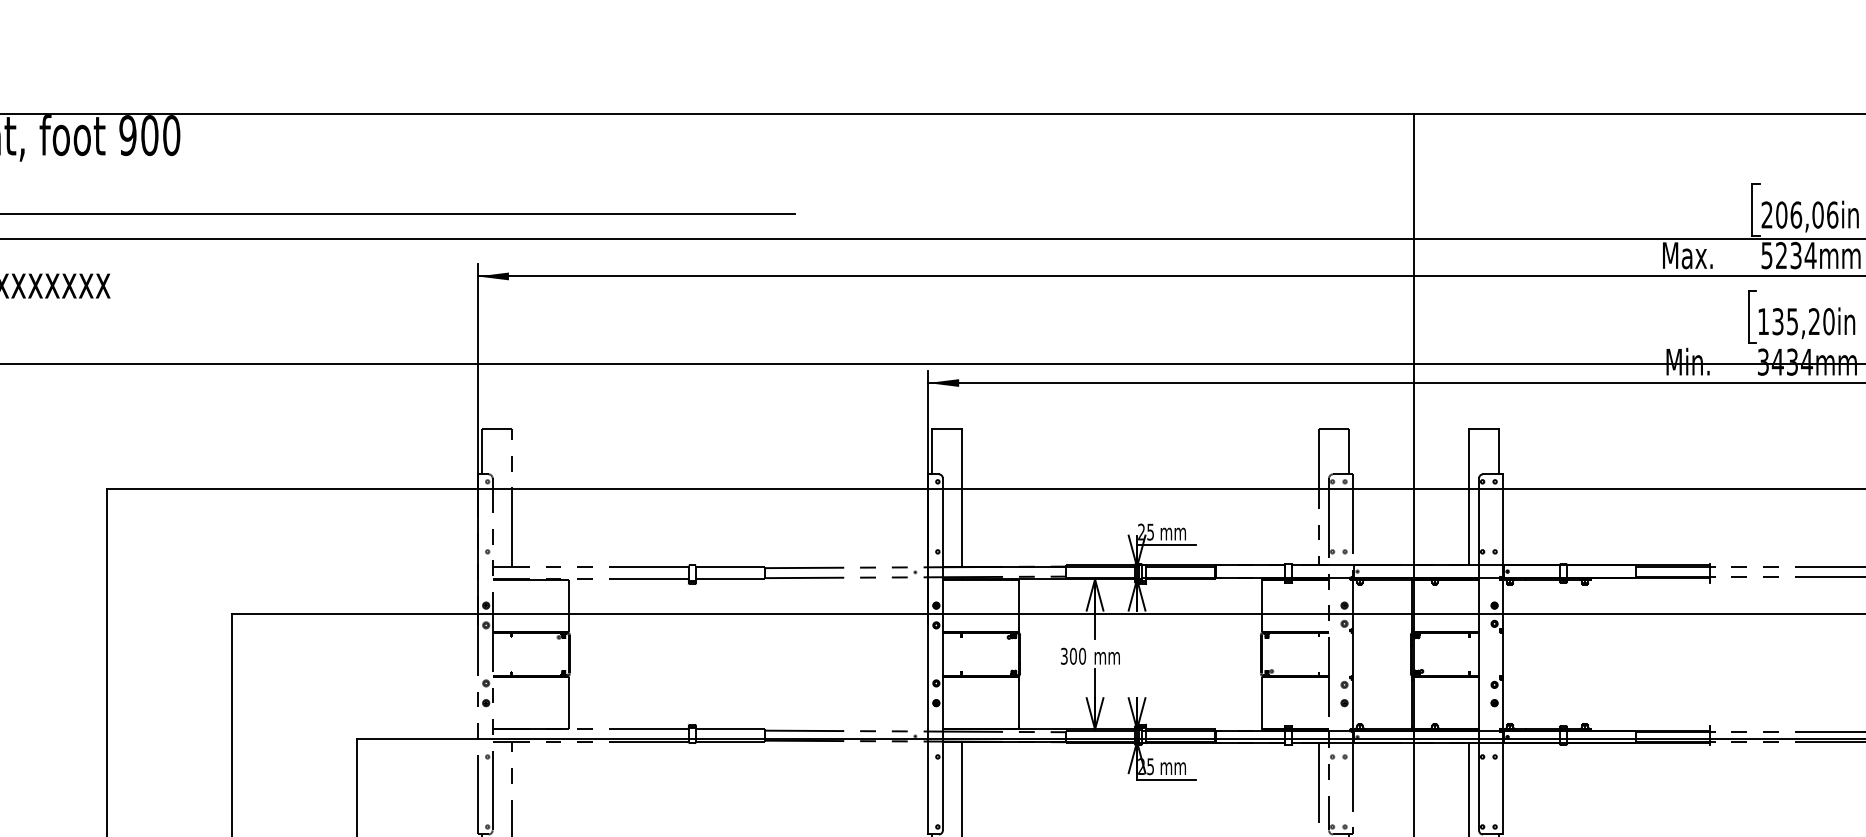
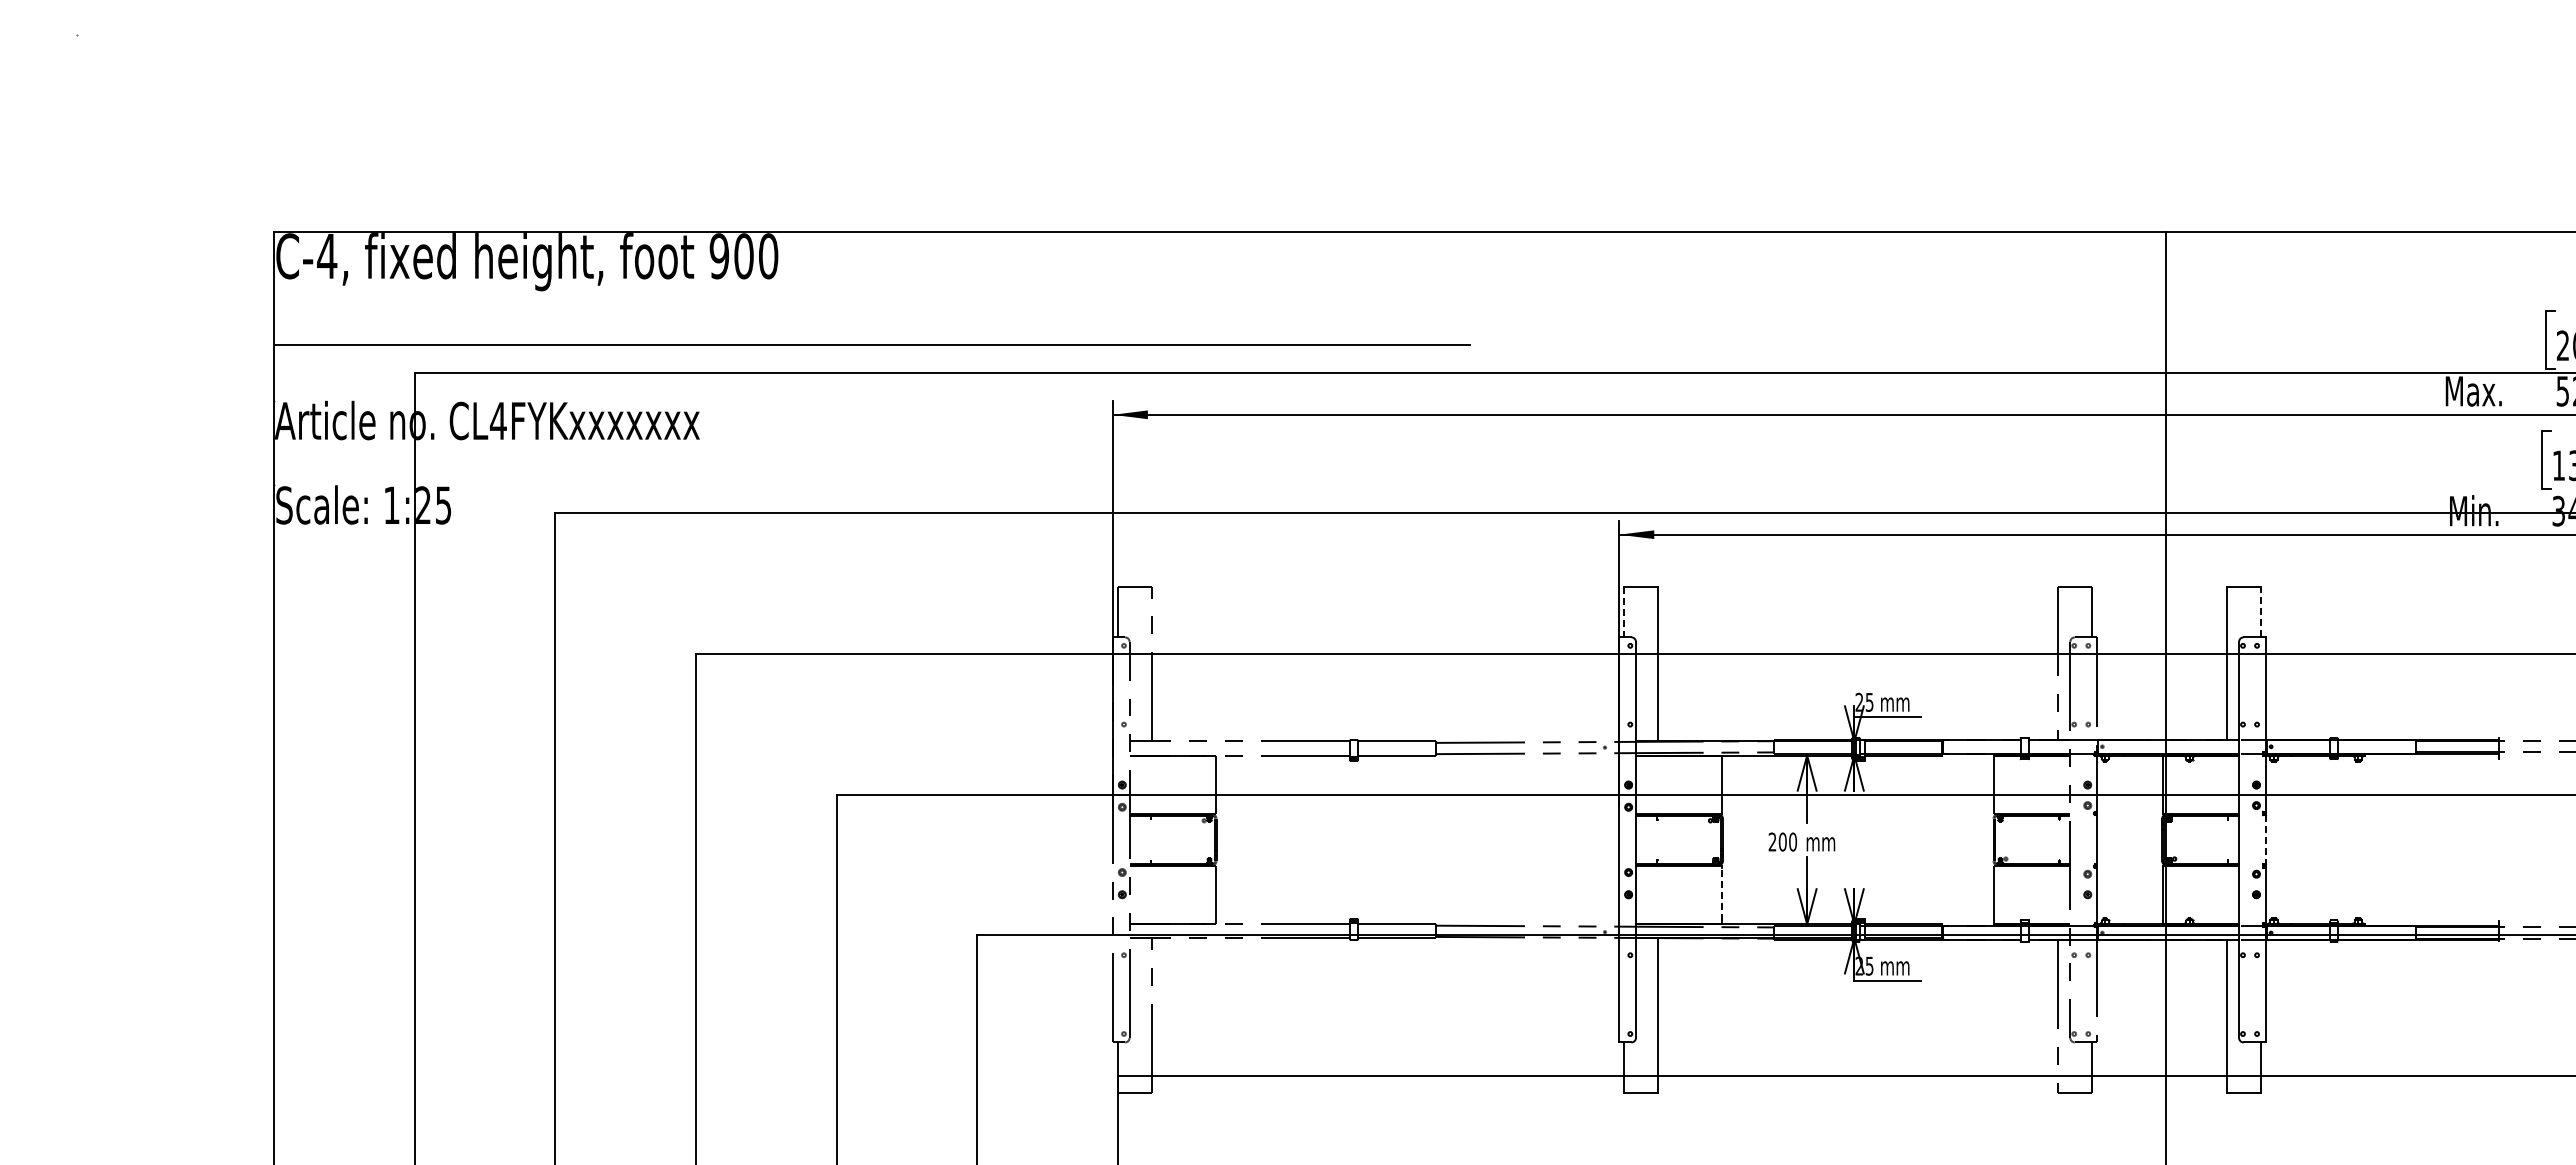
line: (1499, 451) -> (2261, 611), solid -> dashed
line: (932, 452) -> (1624, 612), solid -> dashed
line: (1503, 654) -> (2266, 840), solid -> dashed
text: (1064, 655) -> (1772, 841), 300 -> 200
line: (1019, 702) -> (1722, 894), solid -> dashed

